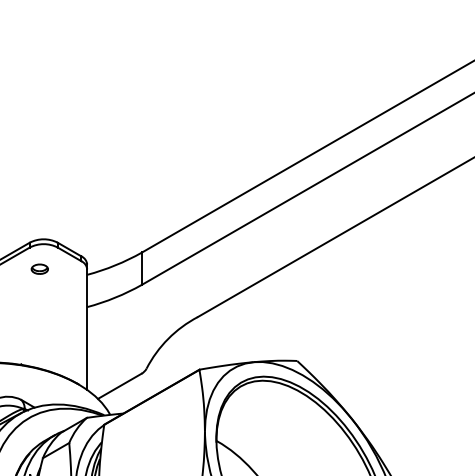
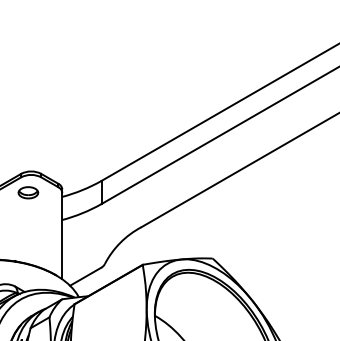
part: (39, 268) -> (28, 192), size x1.67

